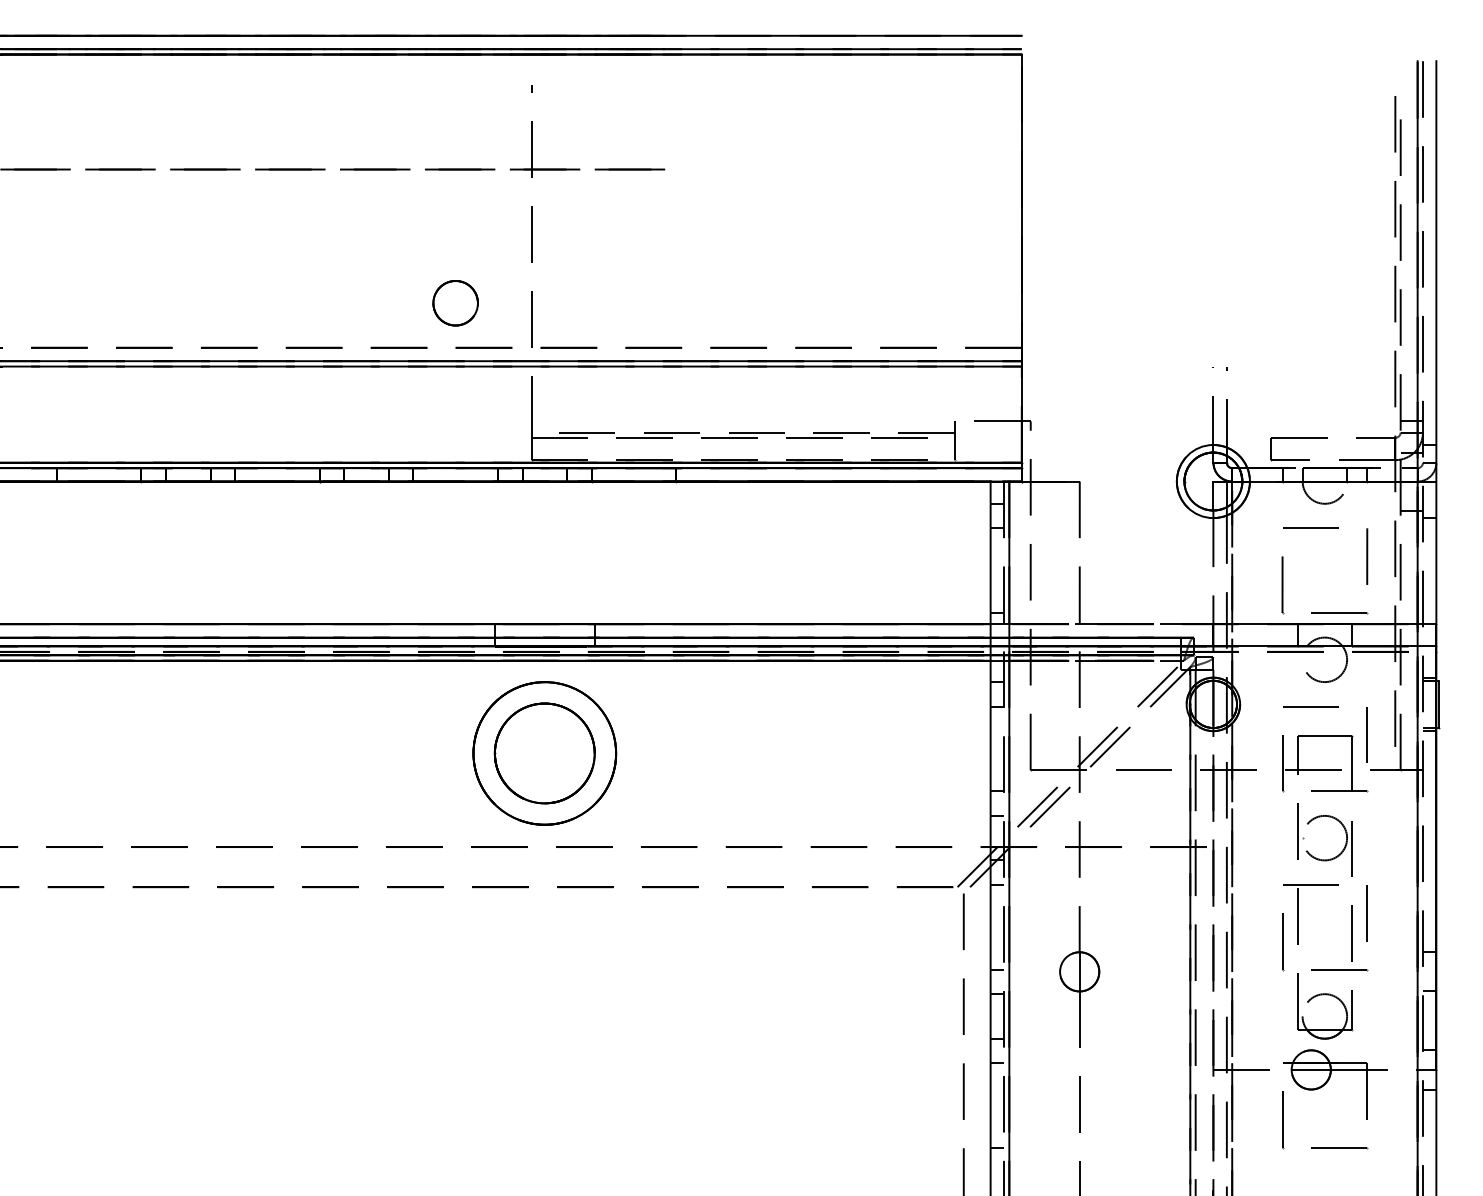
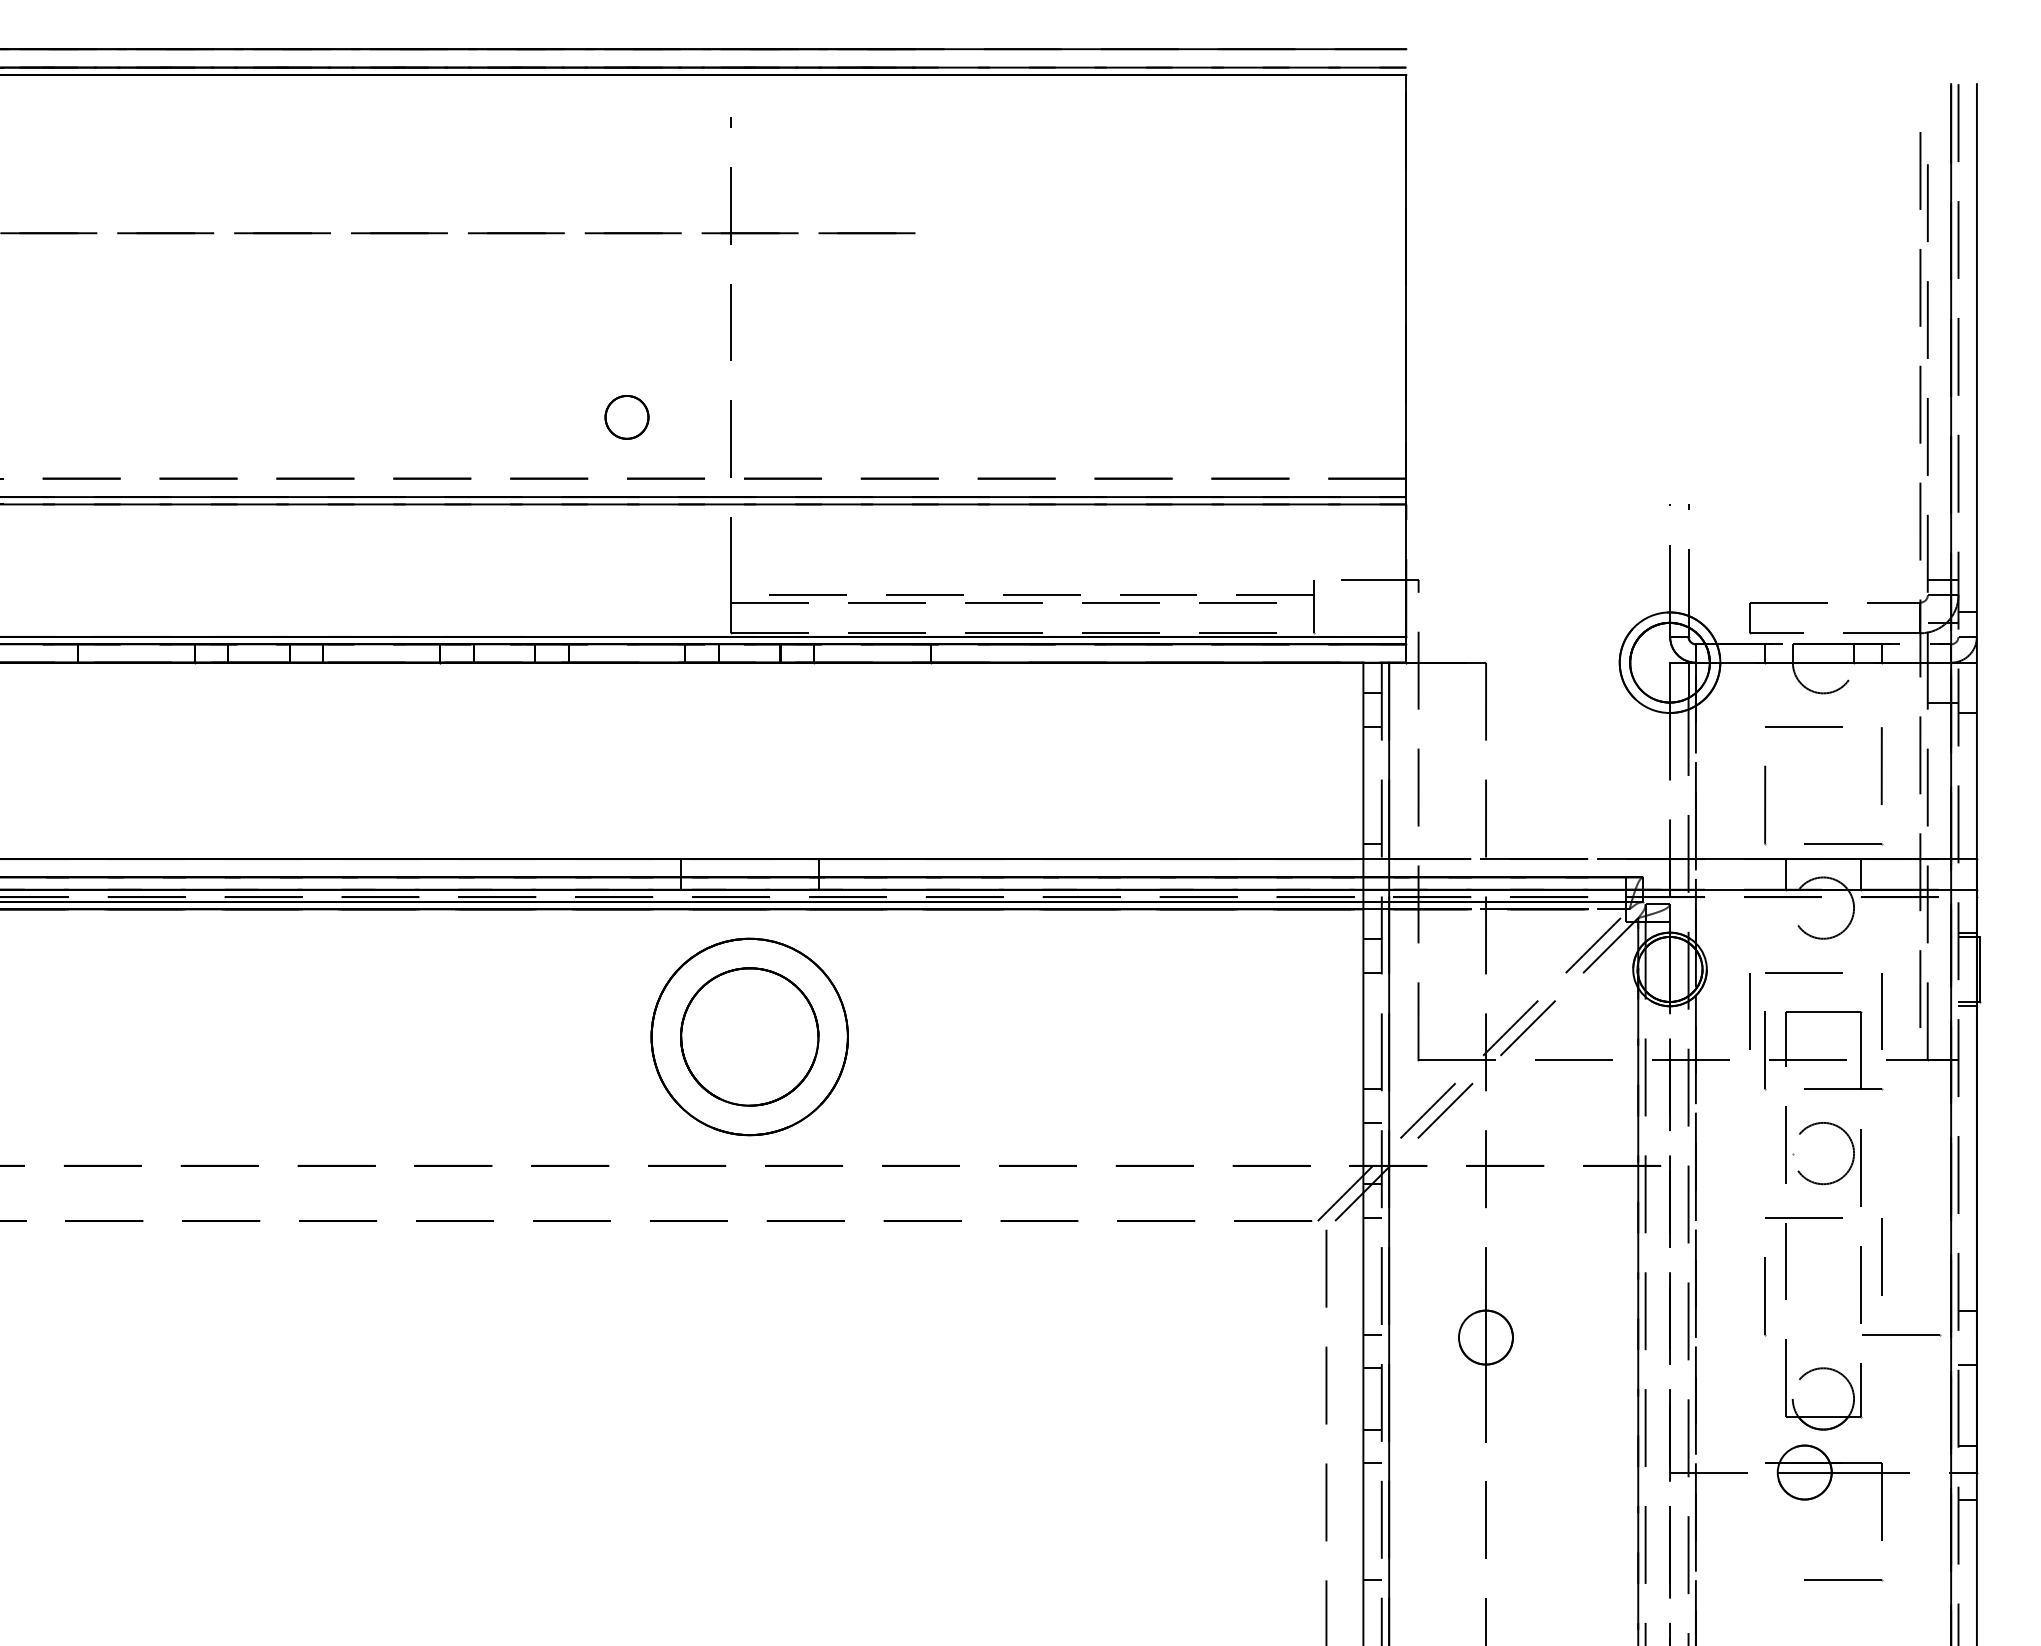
circle: (455, 303) -> (626, 417), size x0.7
line: (1270, 734) -> (1748, 1010), added
line: (1339, 970) -> (1901, 1335), moved
line: (1283, 1120) -> (1766, 1542), removed

